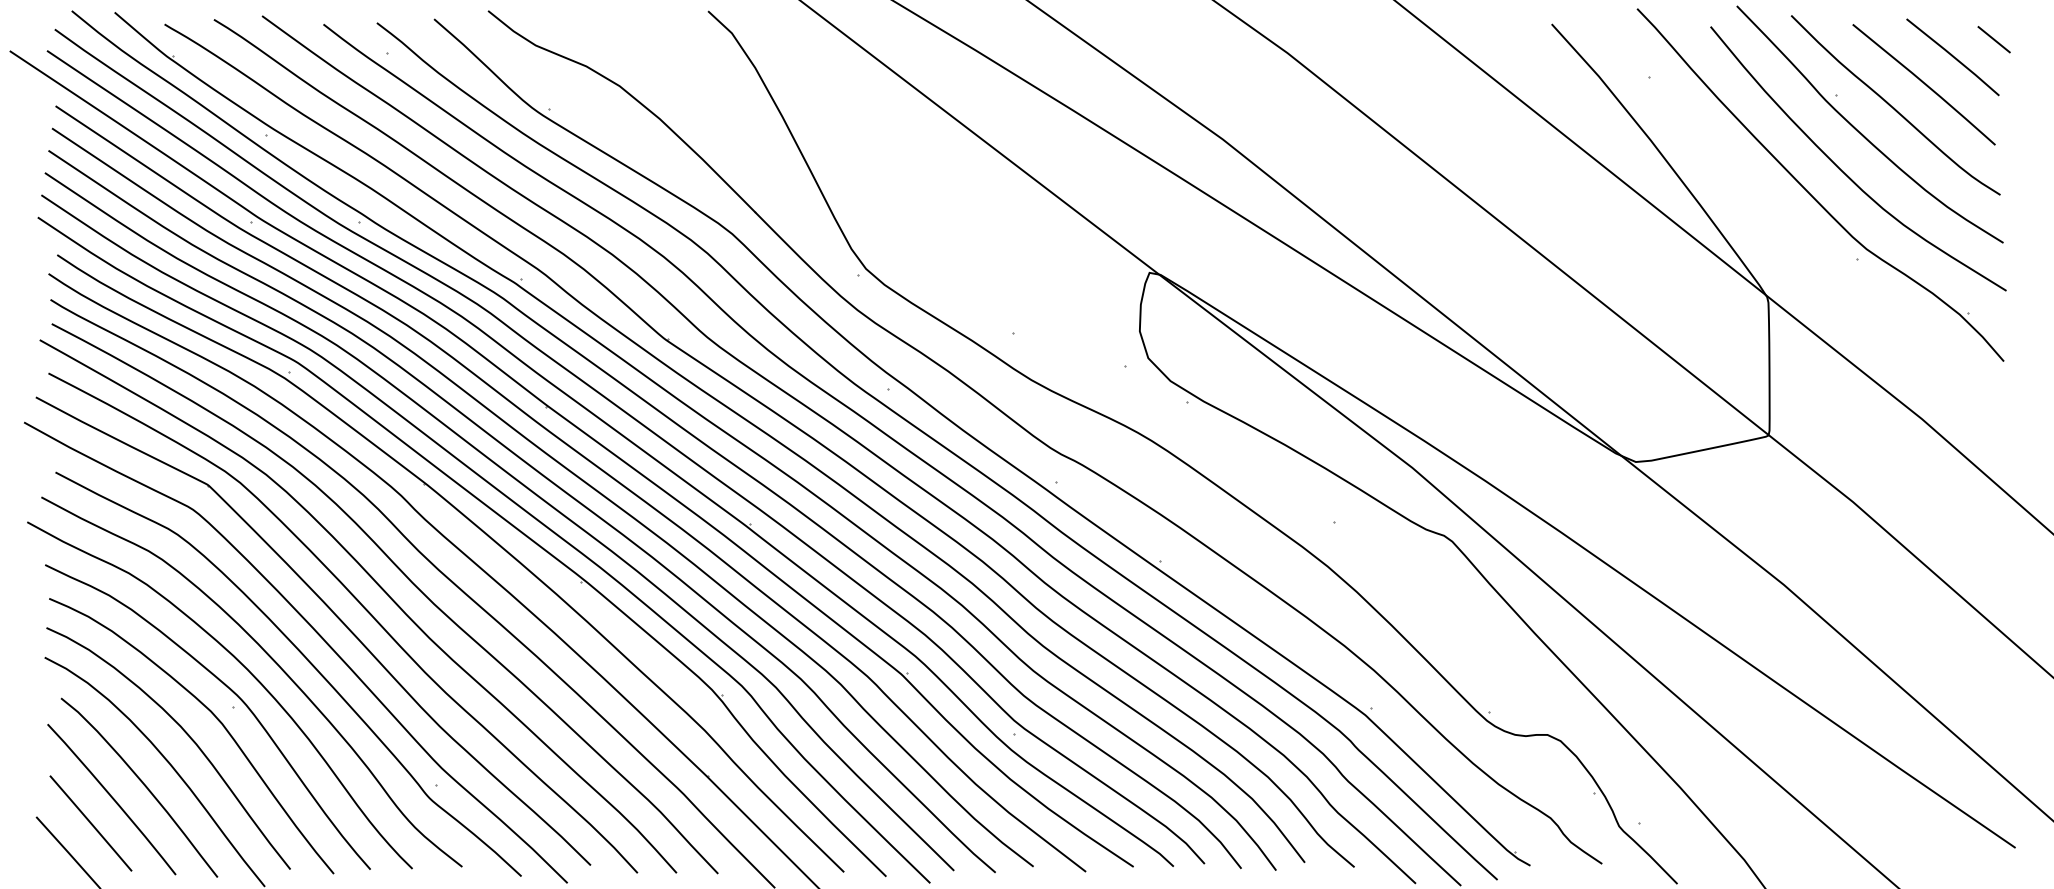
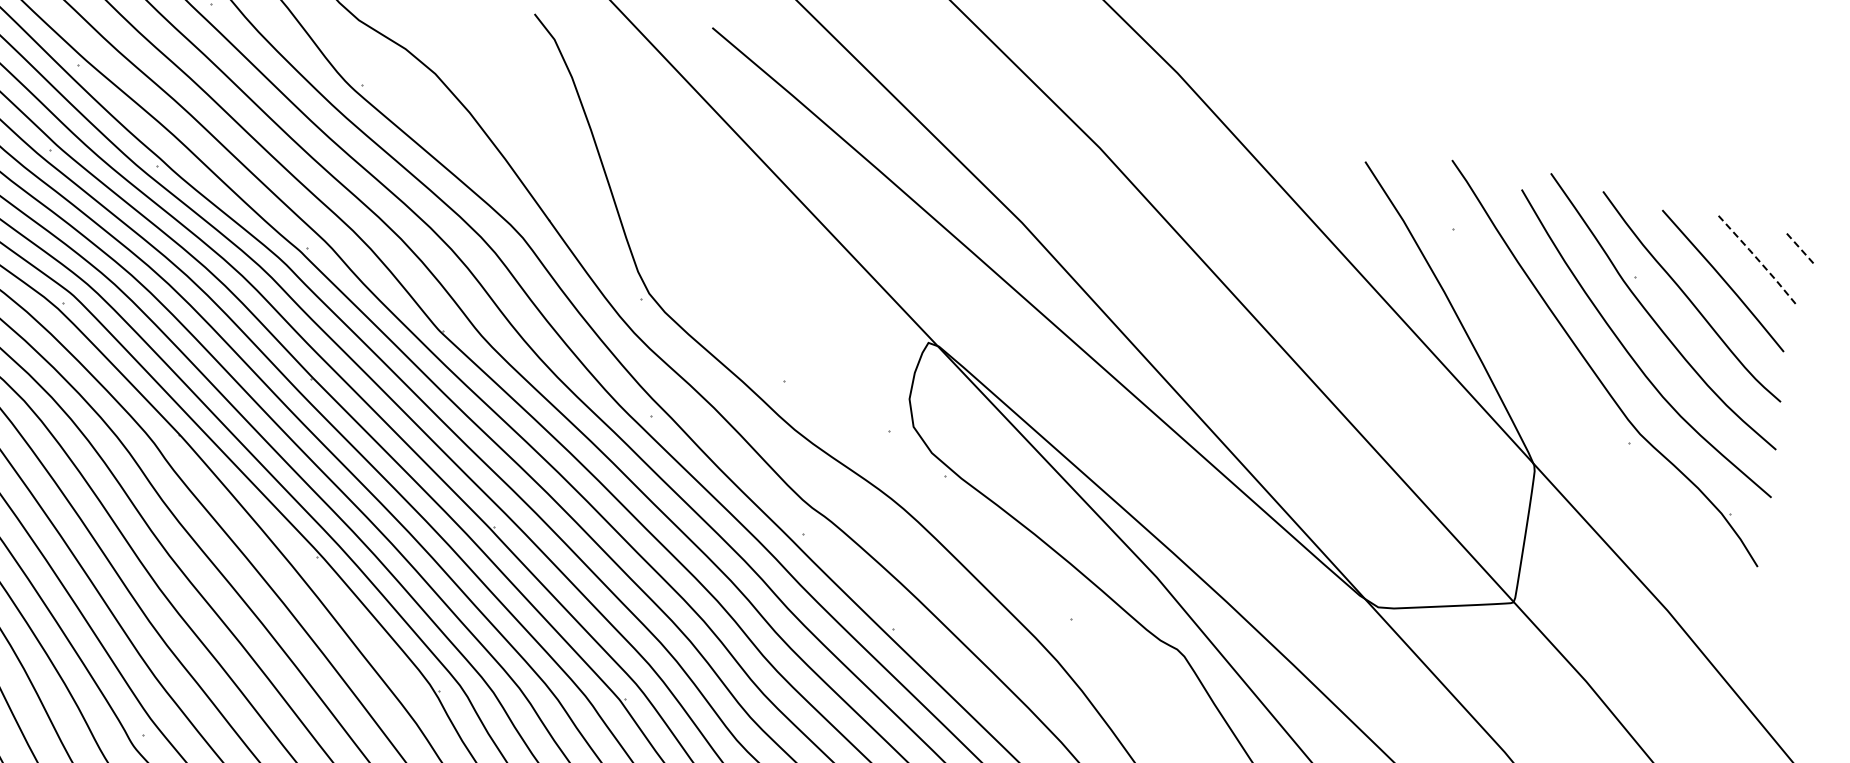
line: (1993, 39) -> (1798, 247), solid -> dashed
line: (1953, 56) -> (1756, 257), solid -> dashed

